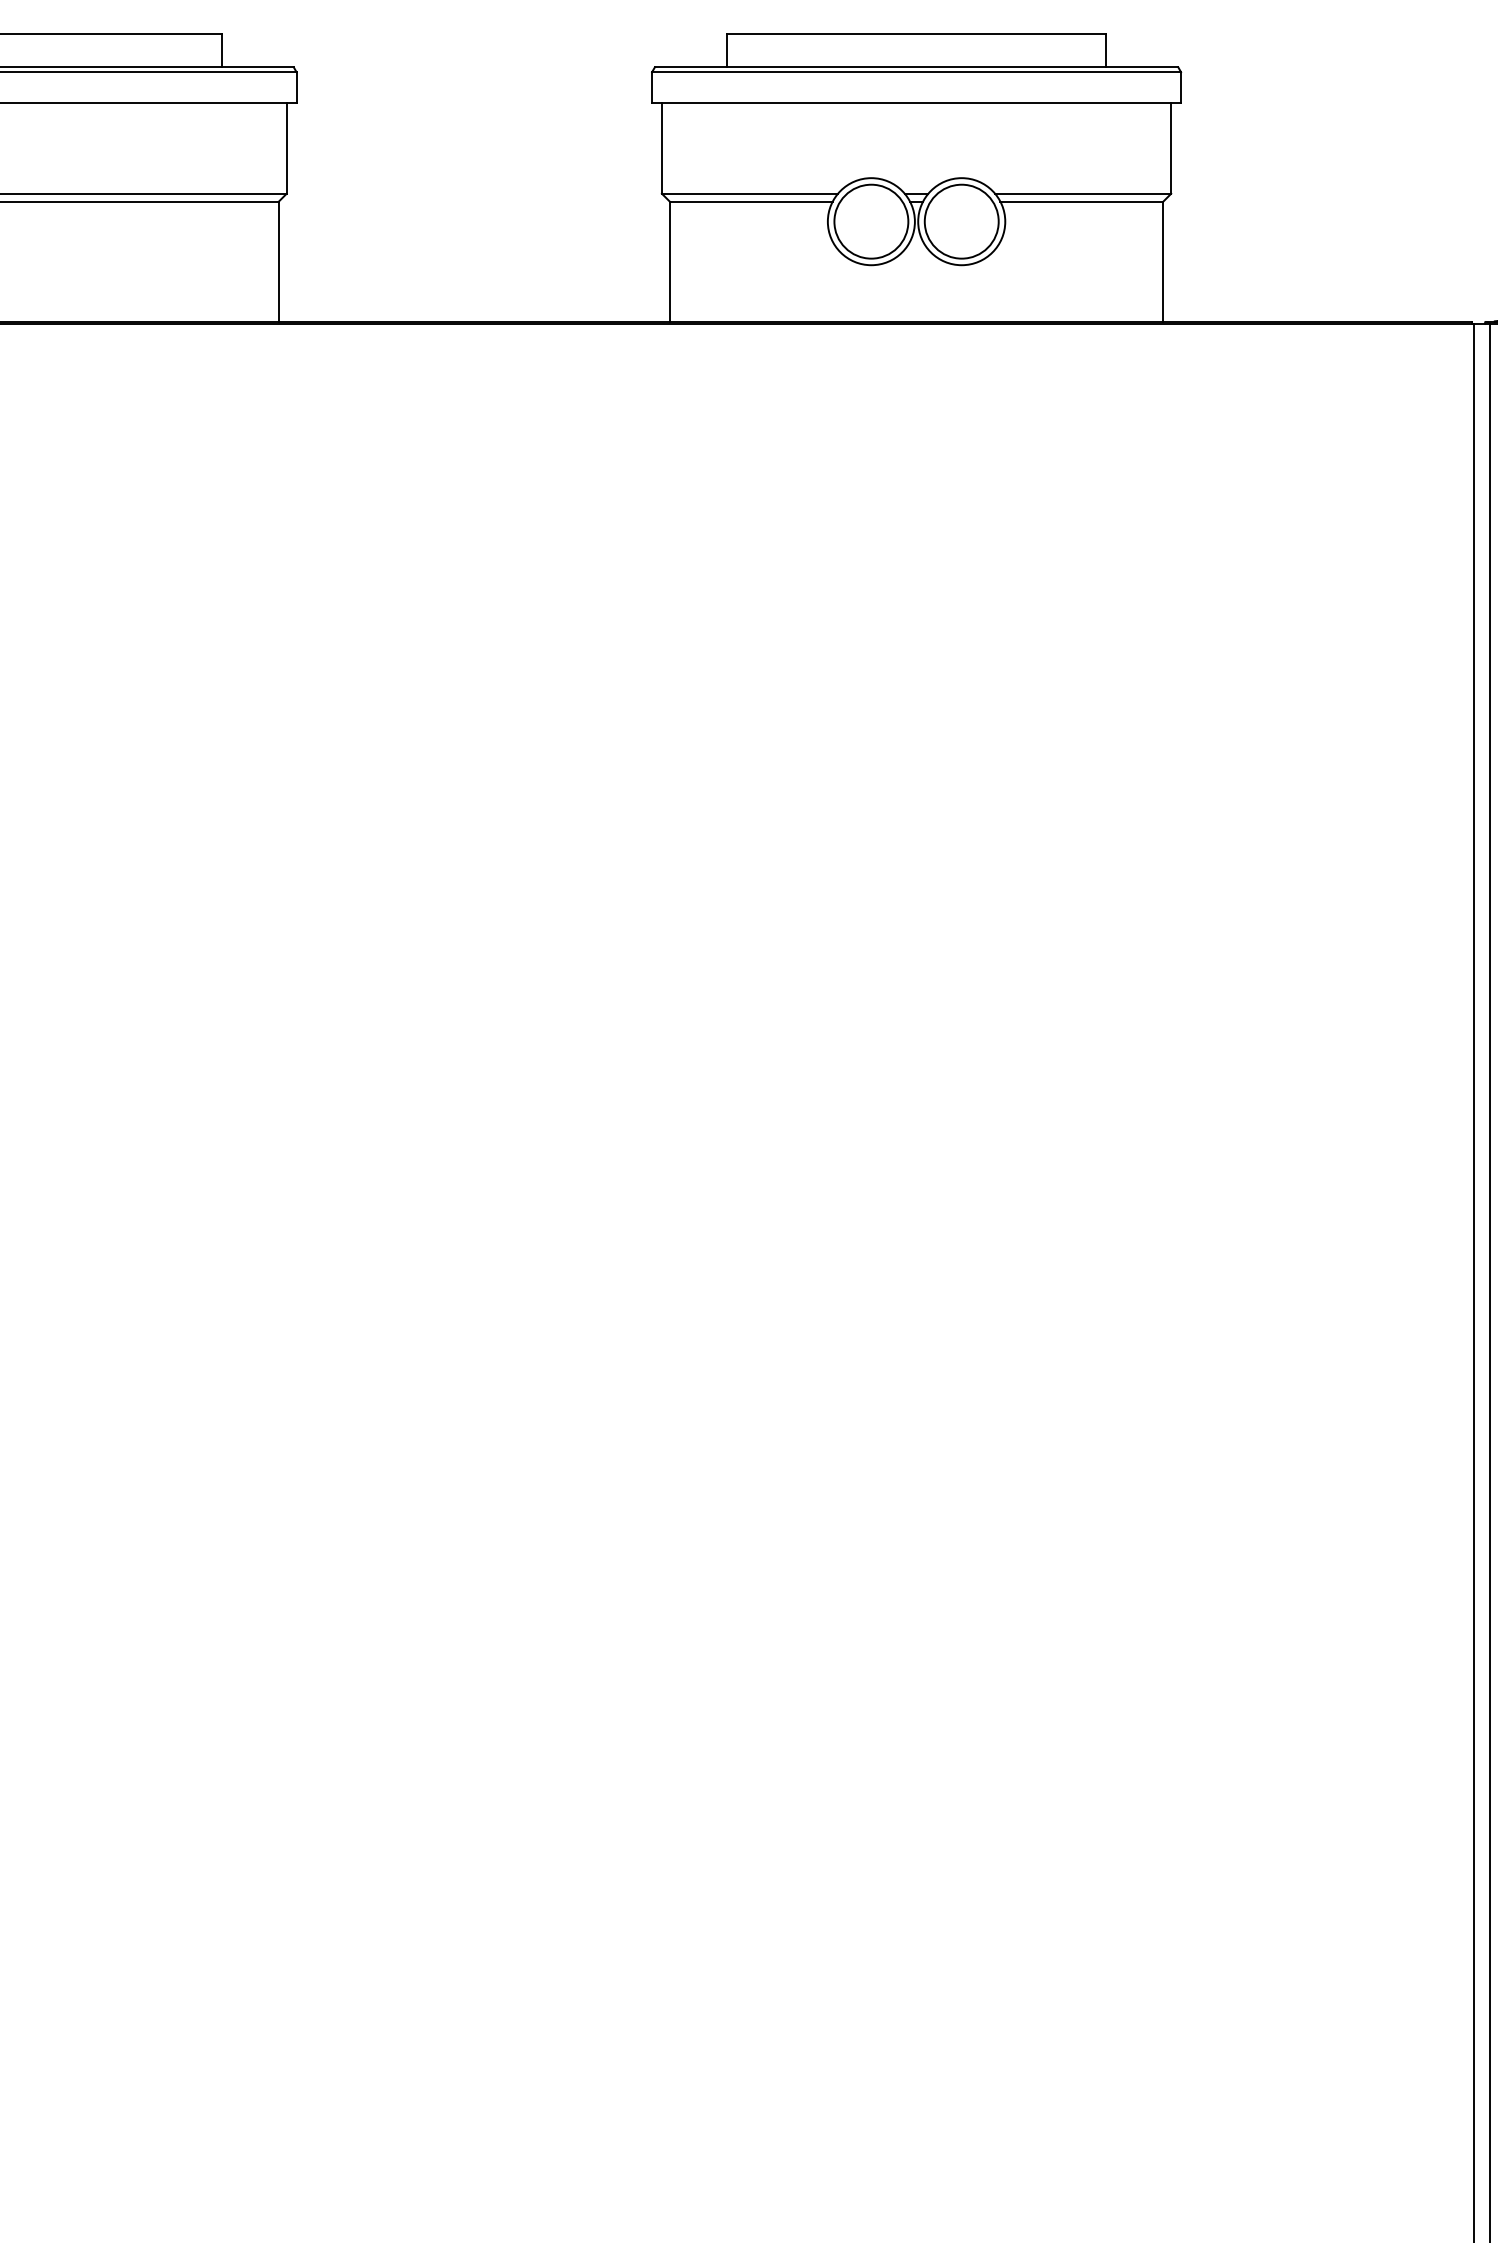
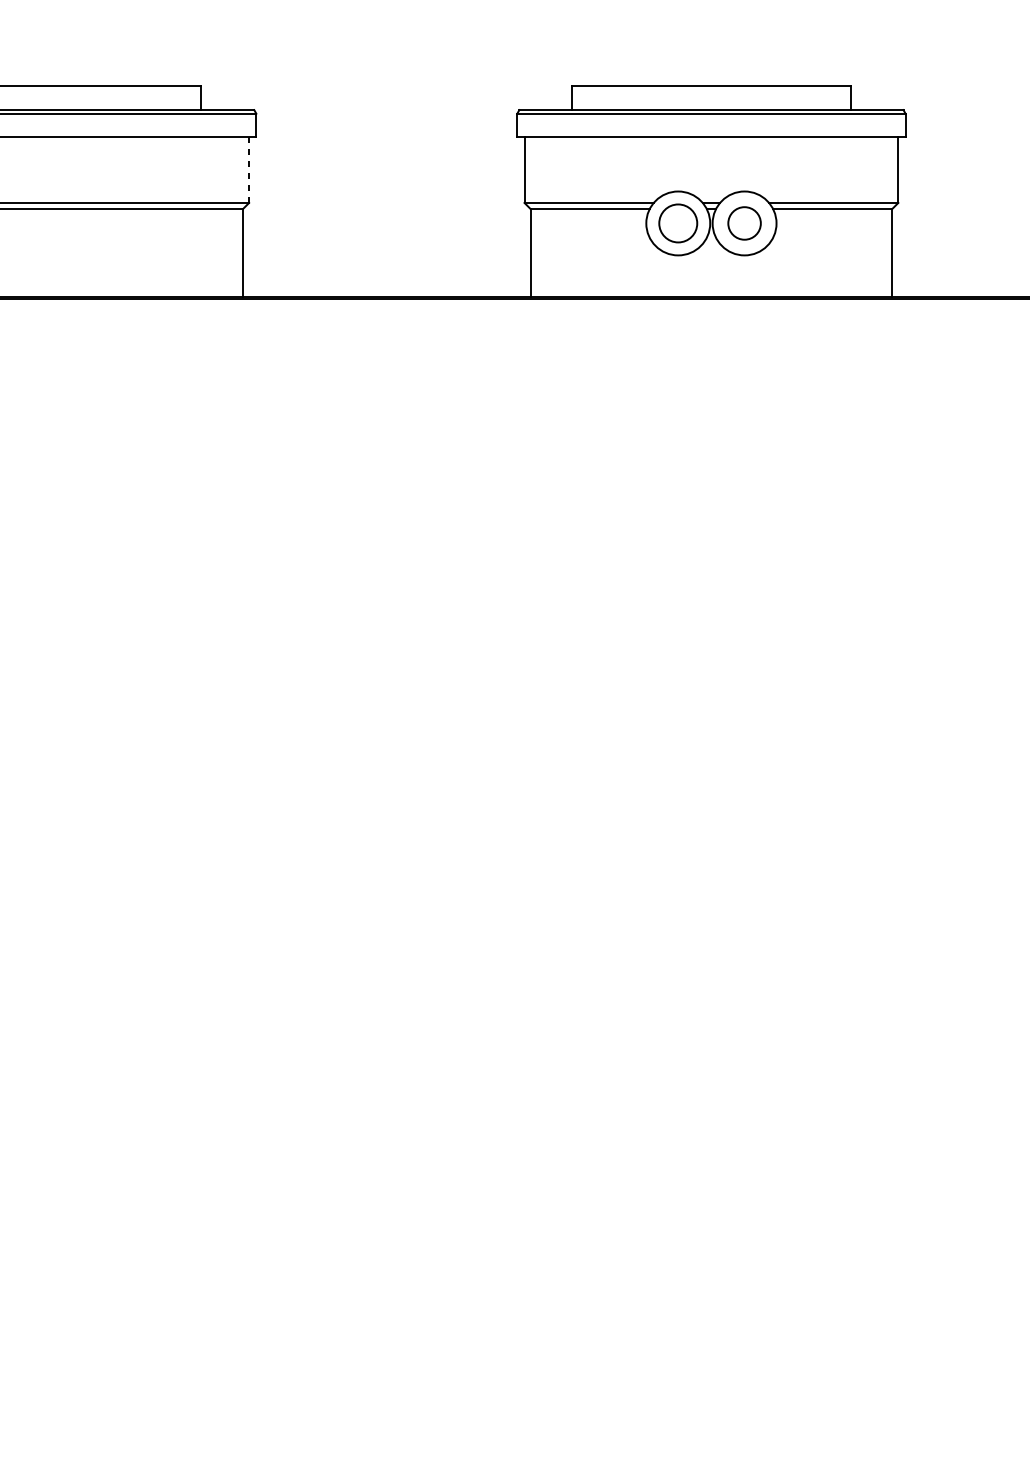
line: (286, 148) -> (248, 169), solid -> dashed
circle: (871, 221) -> (678, 223), size x0.7
circle: (961, 221) -> (744, 223), size x0.6

